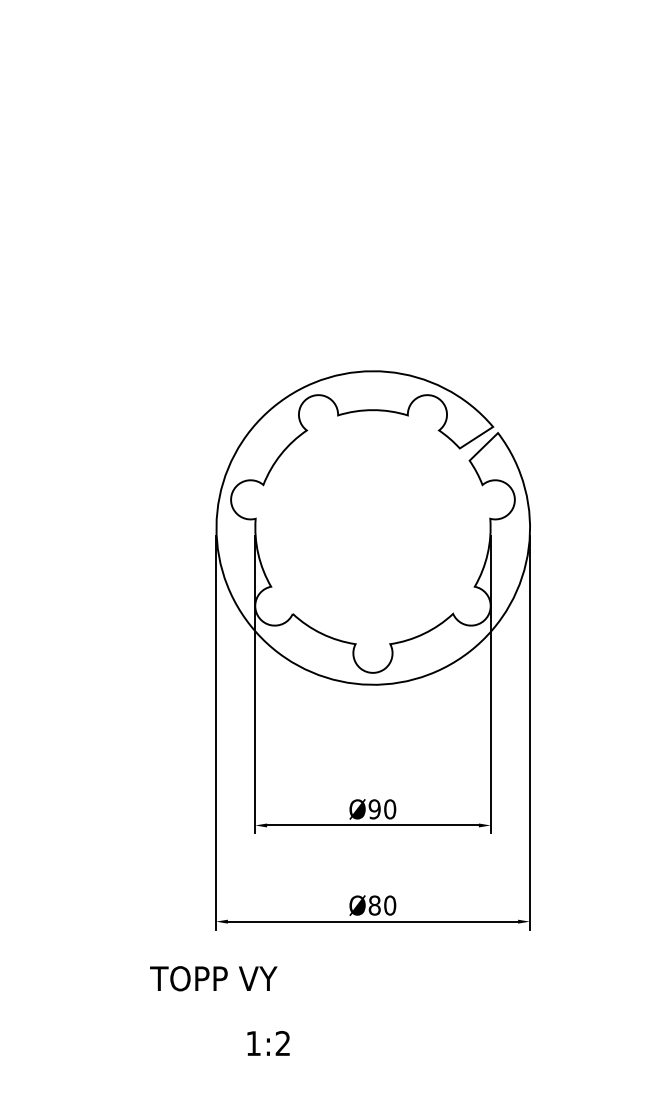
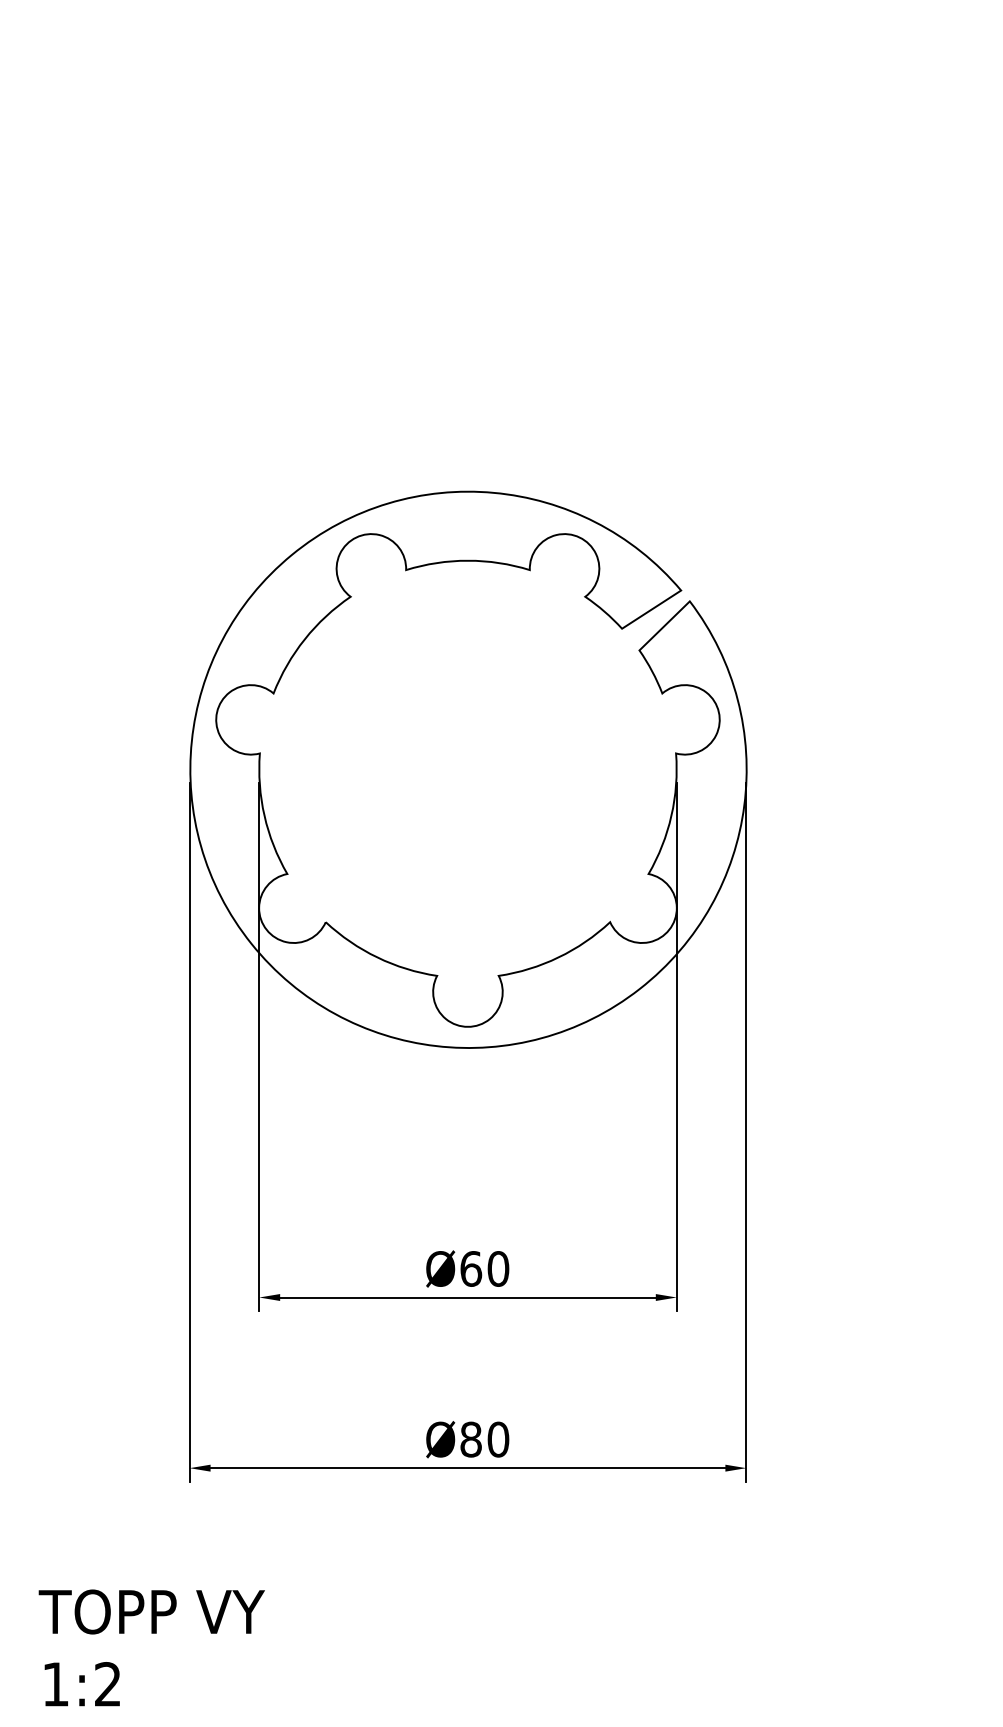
text: (374, 809) -> (470, 1269), Ø90 -> Ø60
text: (213, 978) -> (151, 1611), moved
text: (268, 1043) -> (82, 1684), moved

